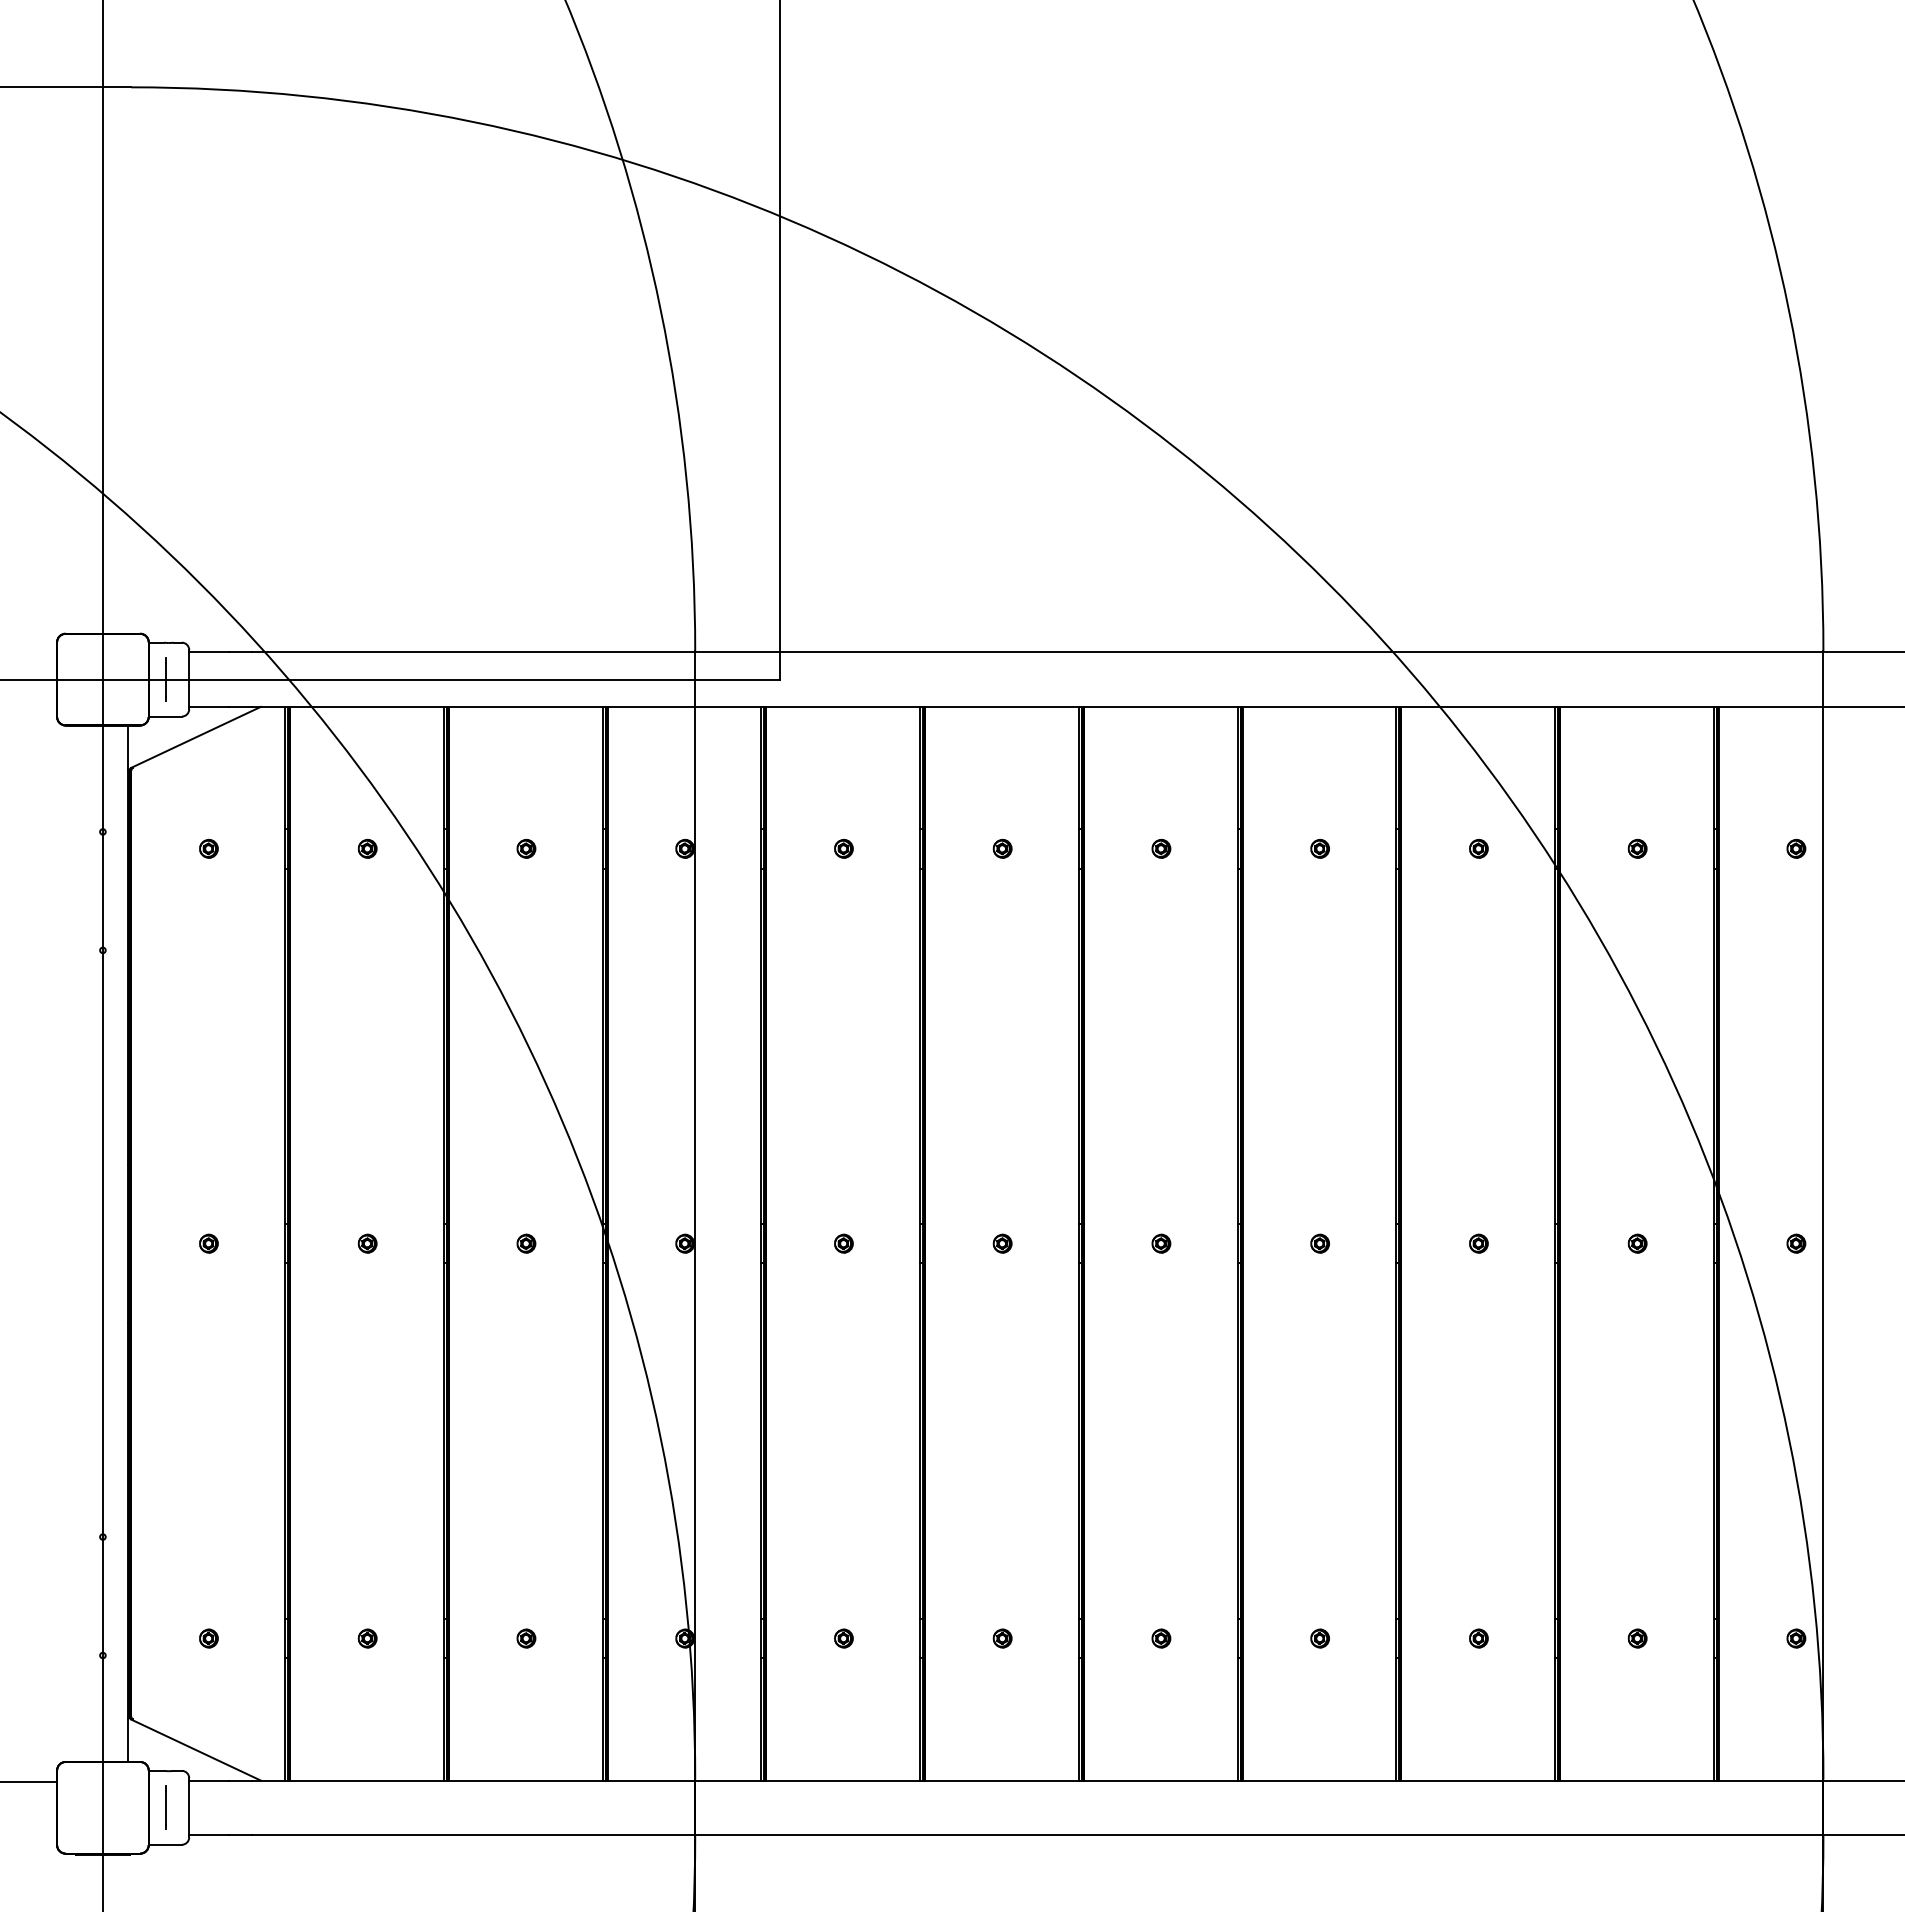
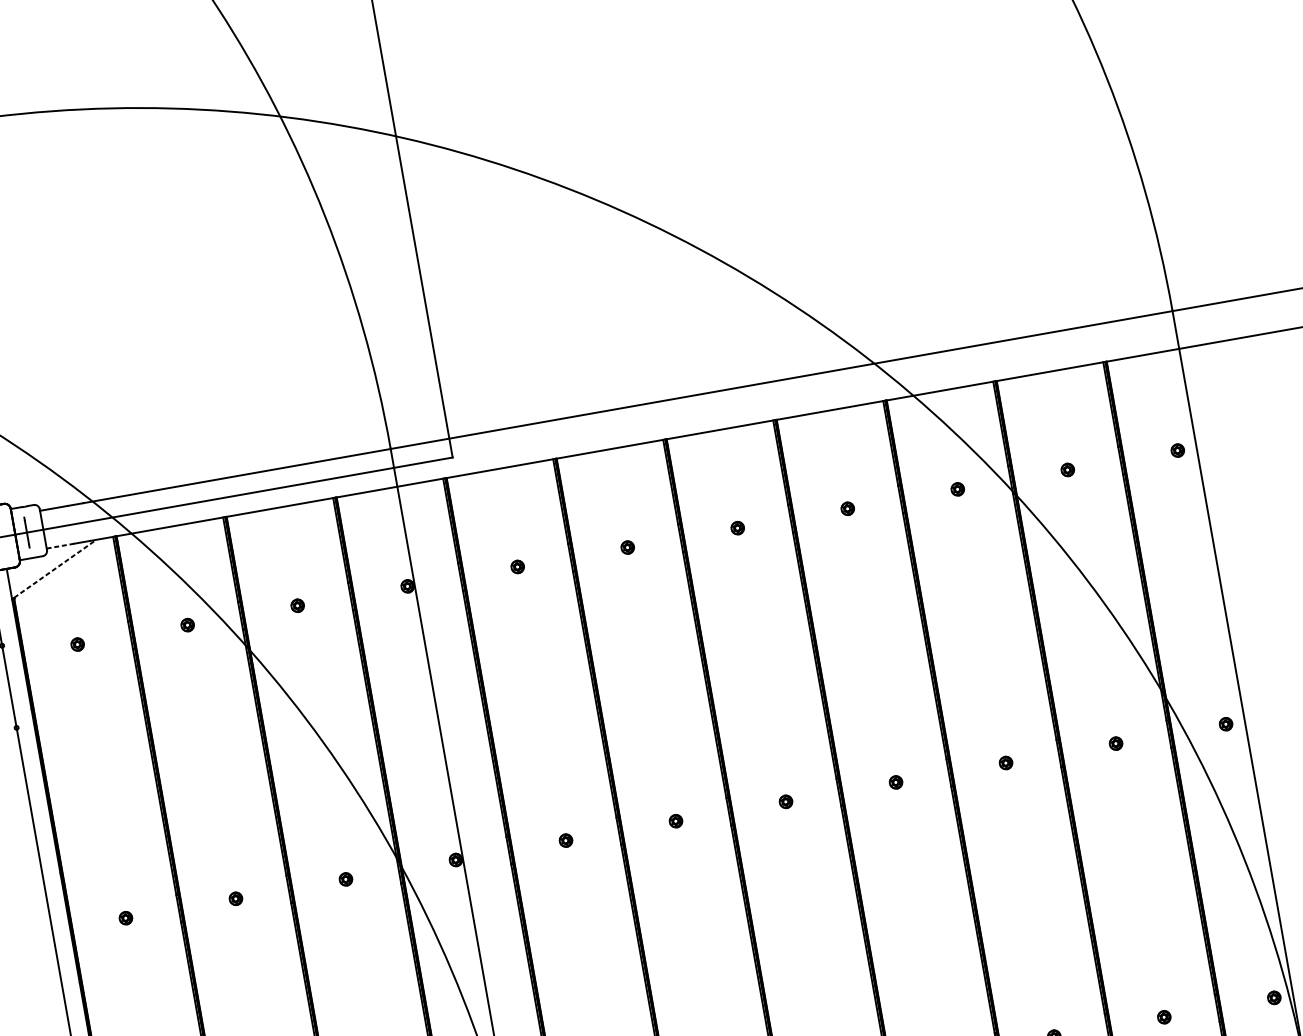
line: (209, 706) -> (60, 545), solid -> dashed
line: (196, 737) -> (55, 568), solid -> dashed

